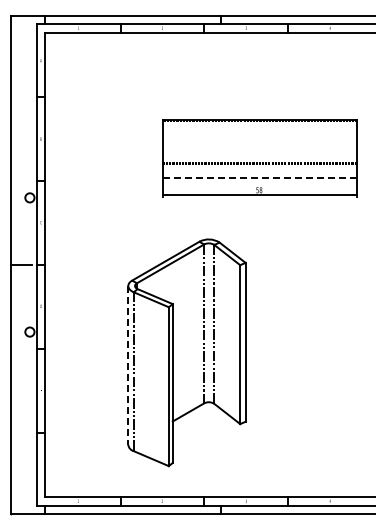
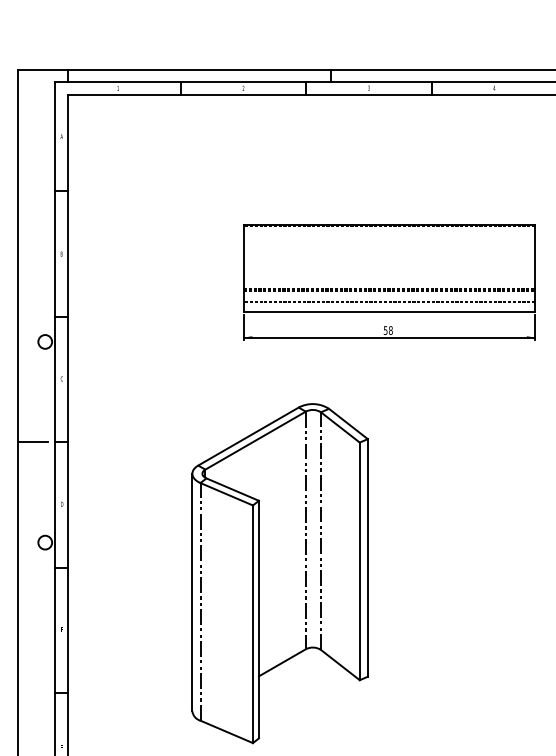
line: (259, 171) -> (388, 302), added
line: (259, 178) -> (388, 312), dashed -> solid
line: (128, 365) -> (192, 592), dashed -> solid

